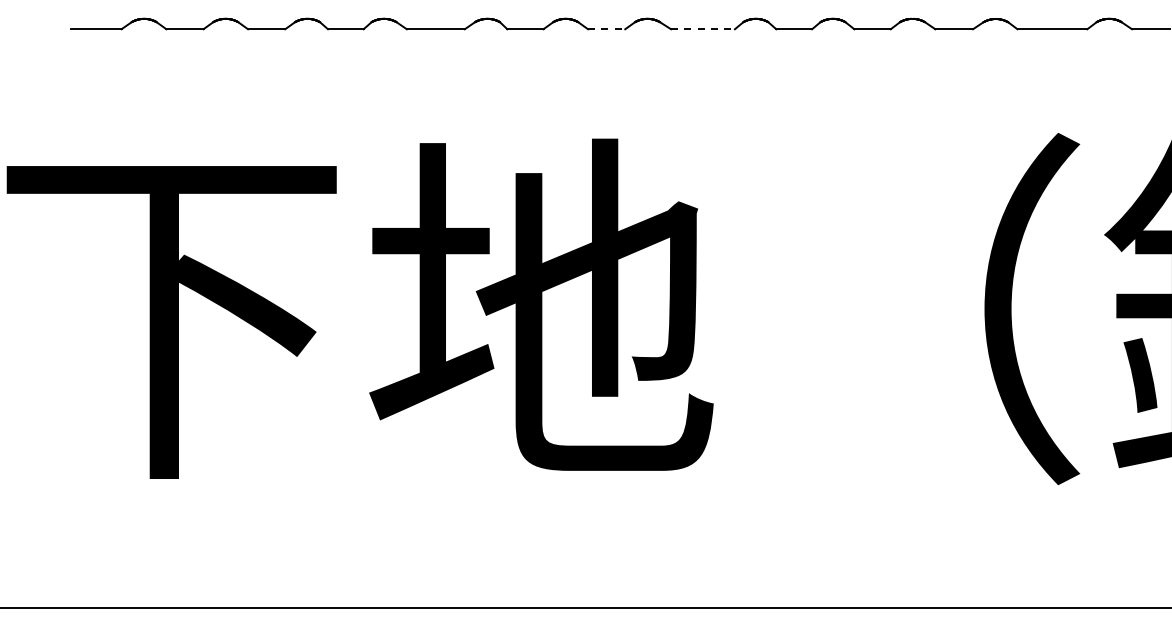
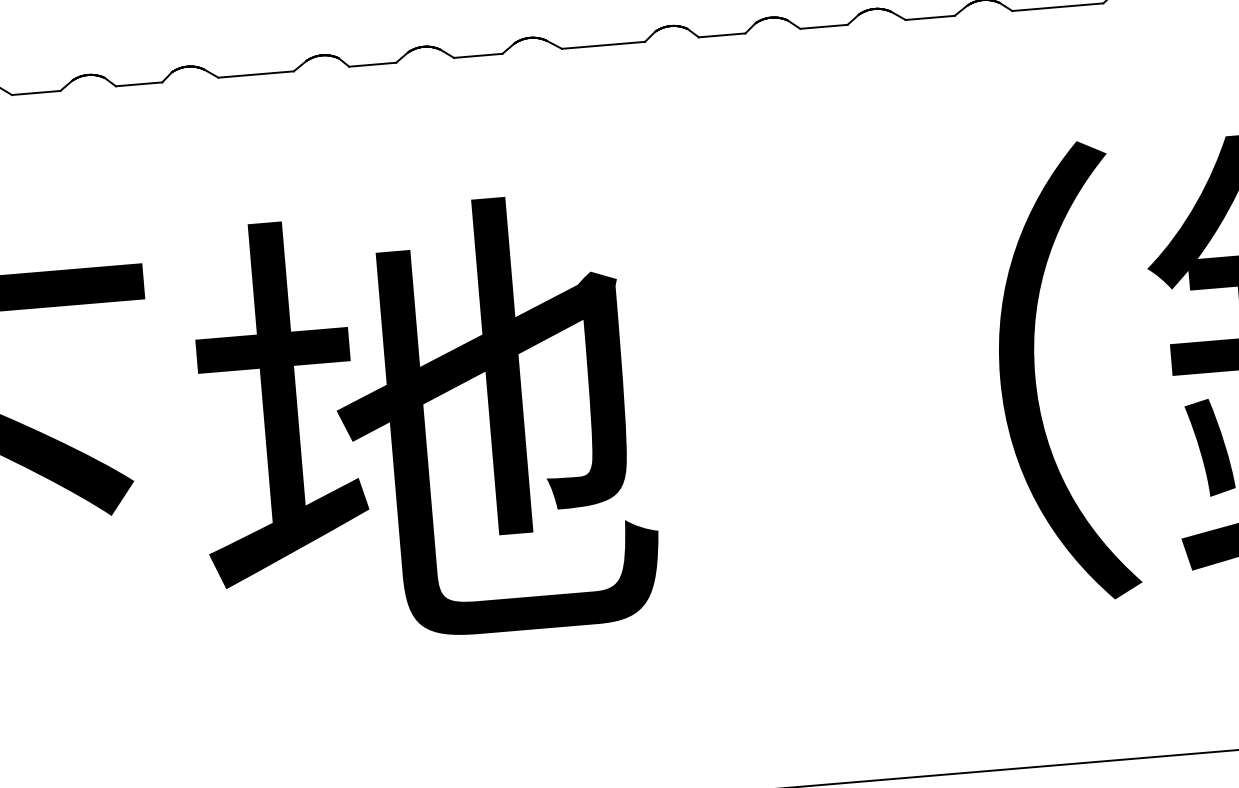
line: (606, 29) -> (478, 56), dashed -> solid
line: (702, 29) -> (602, 45), dashed -> solid

